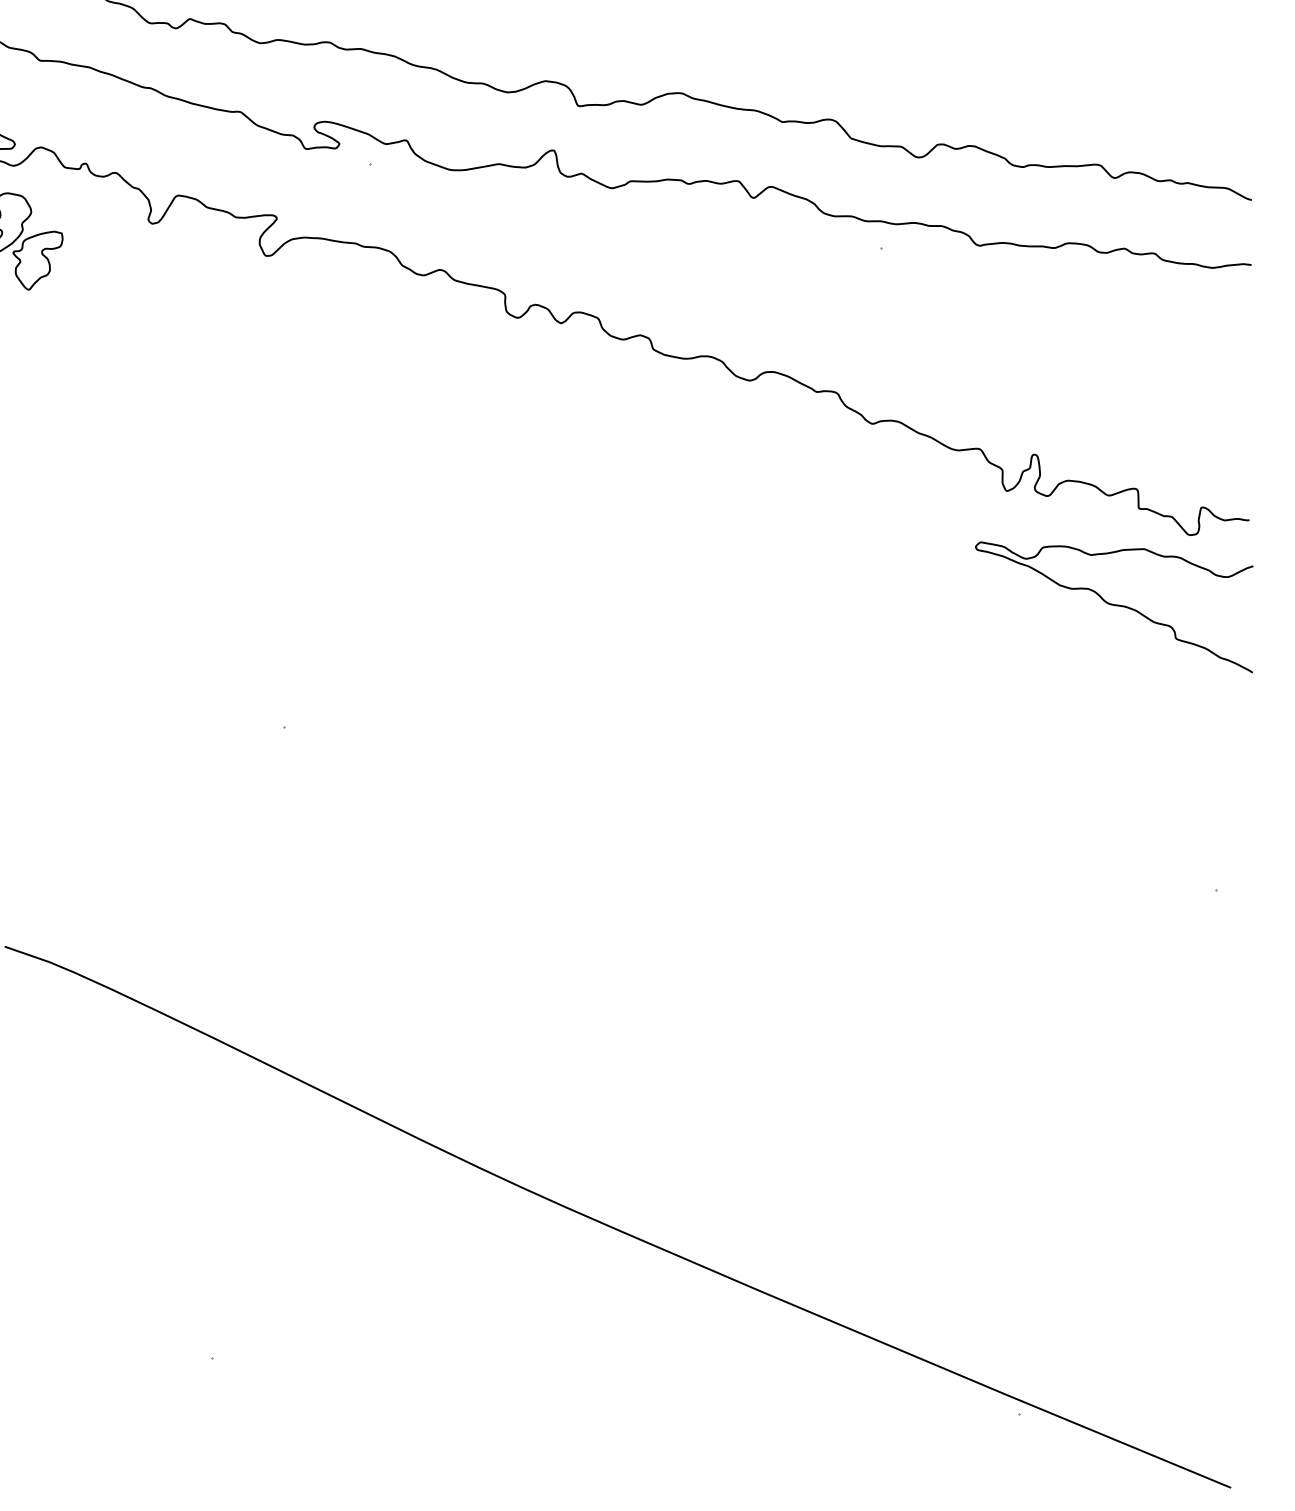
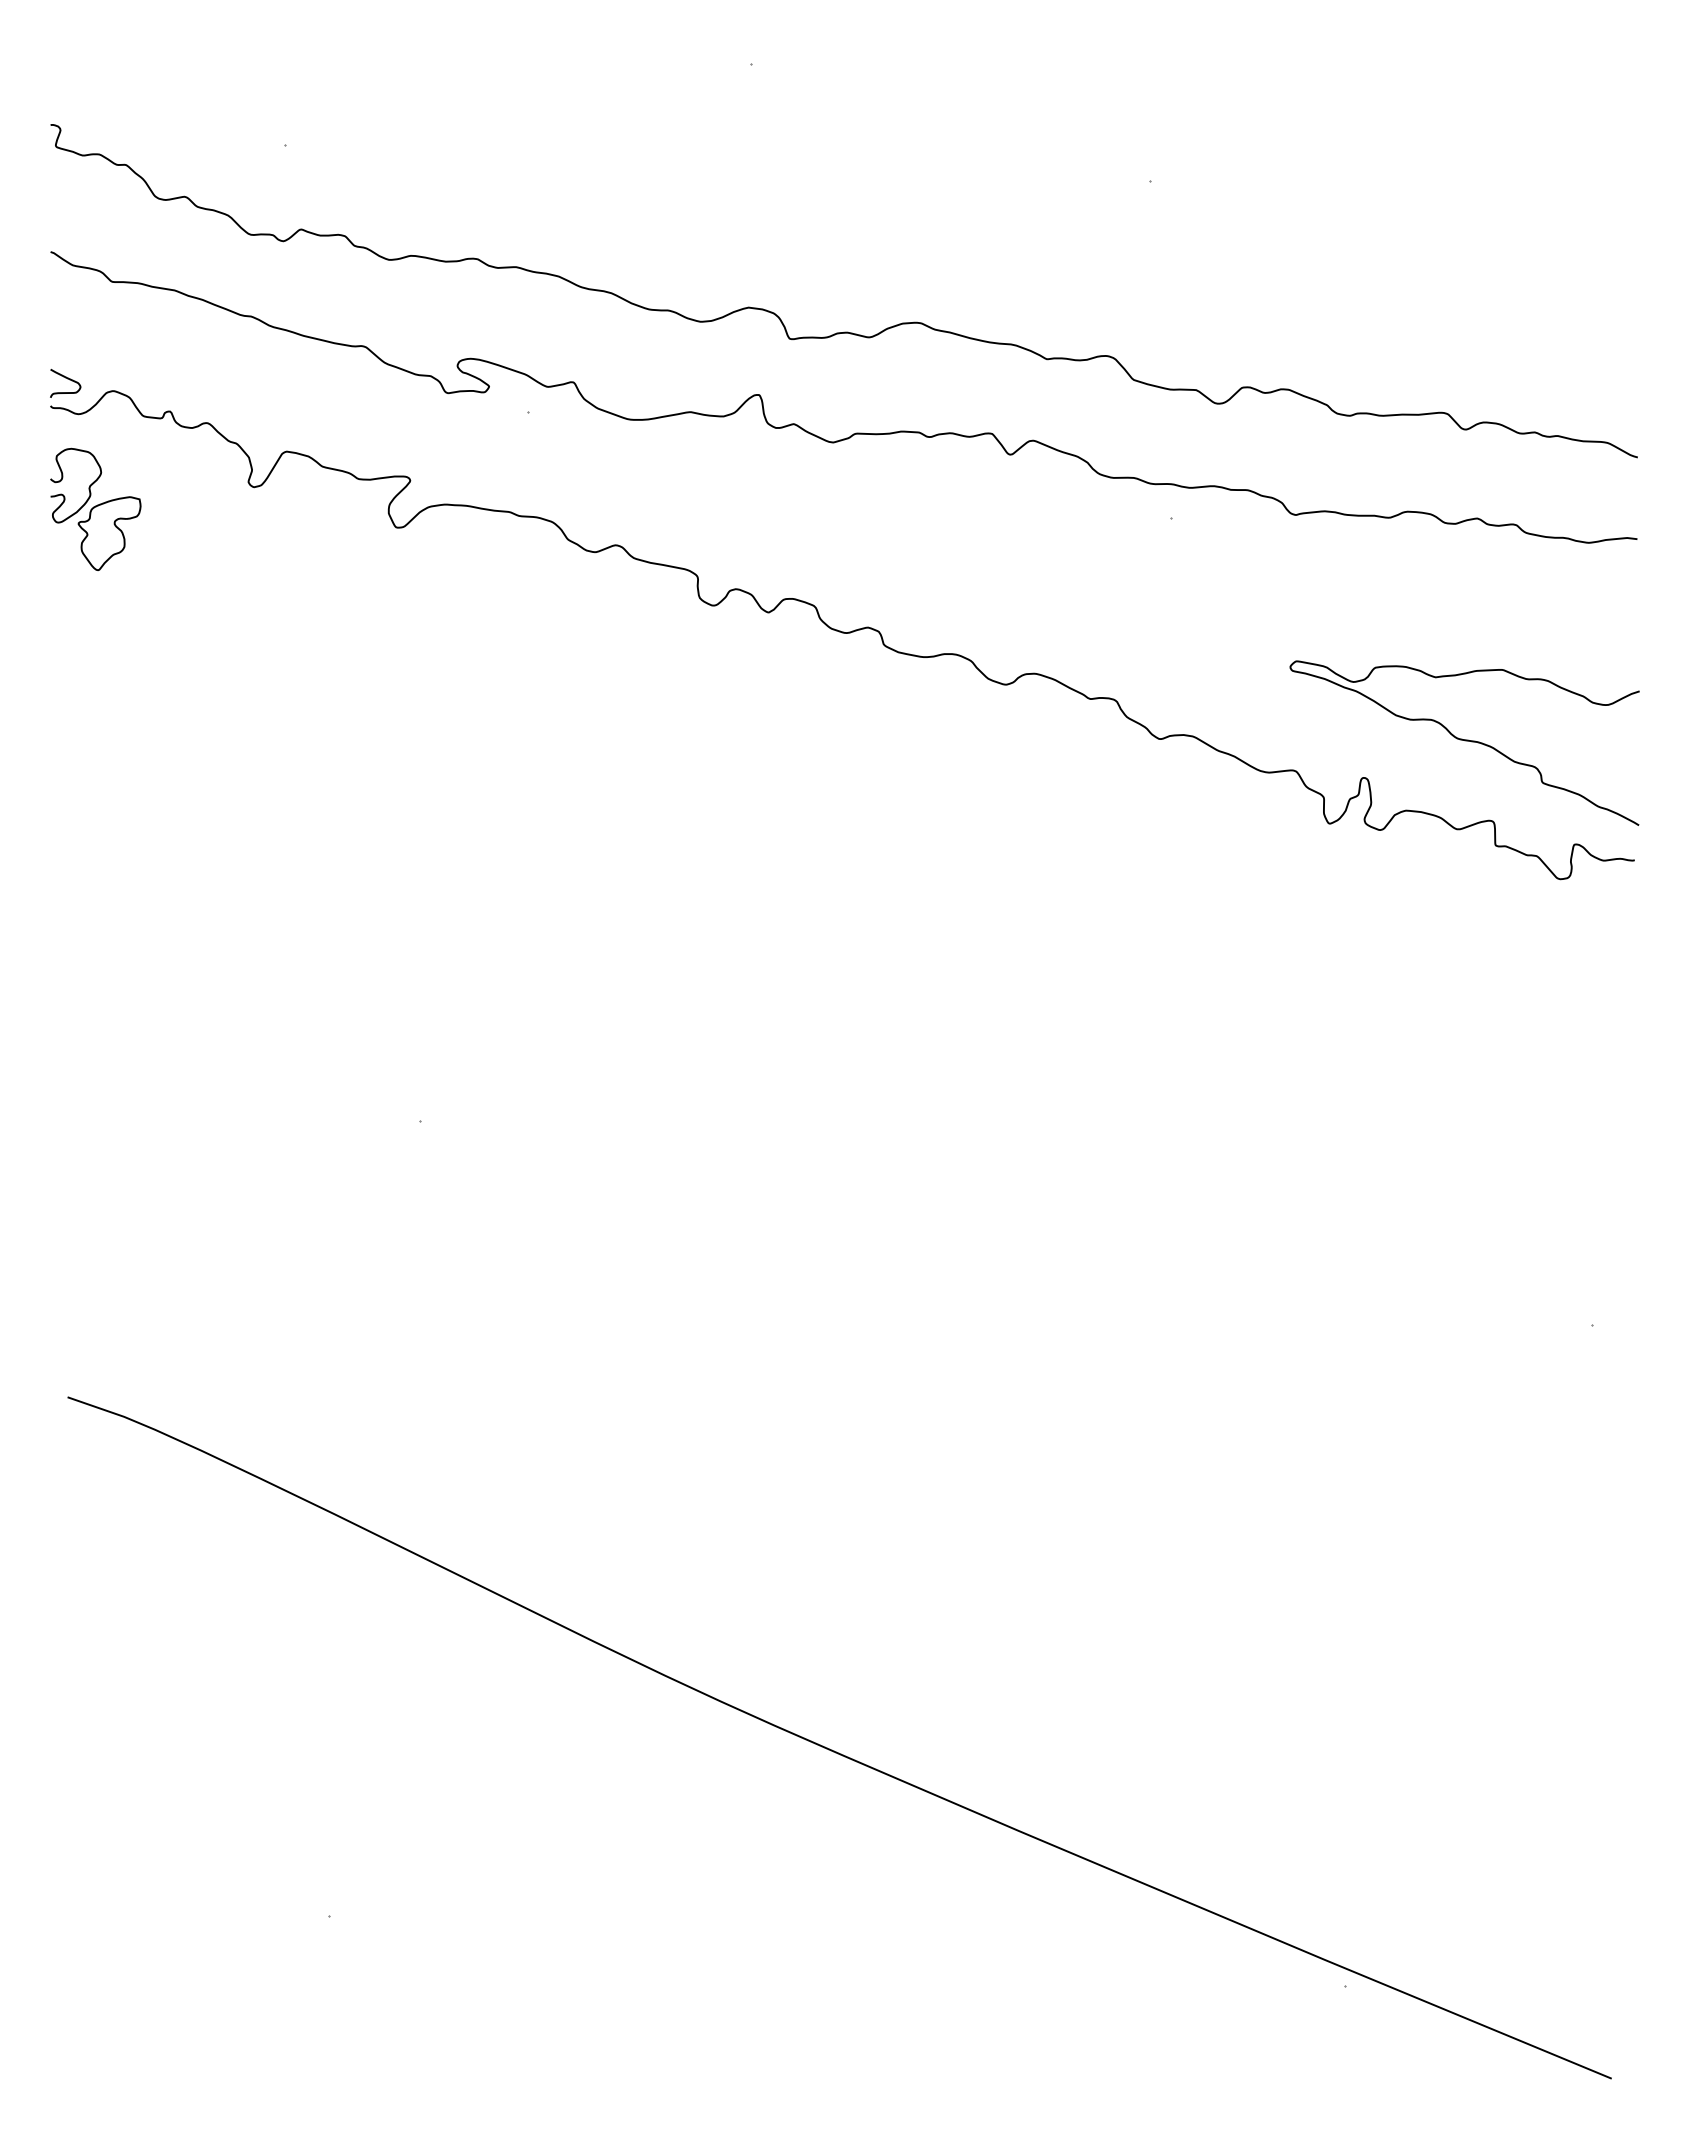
curve: (1114, 606) -> (1465, 741), moved

